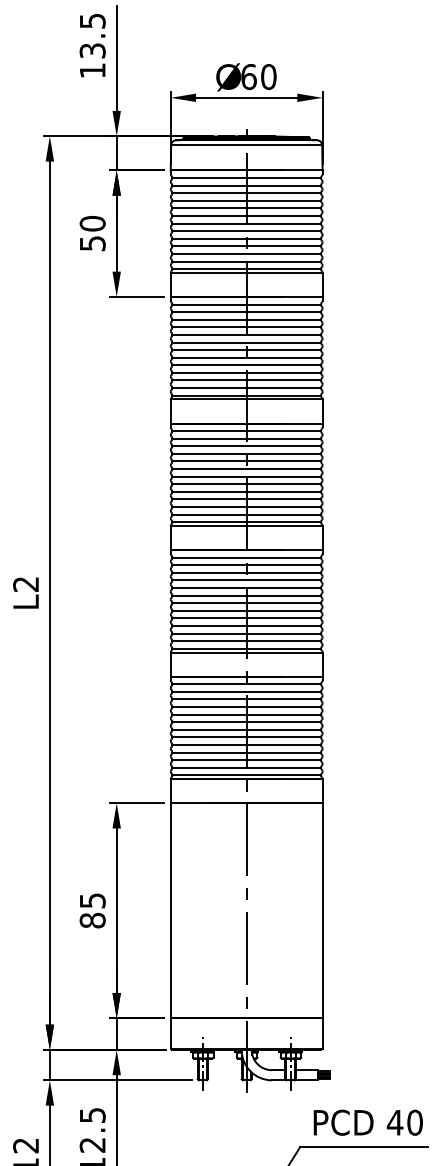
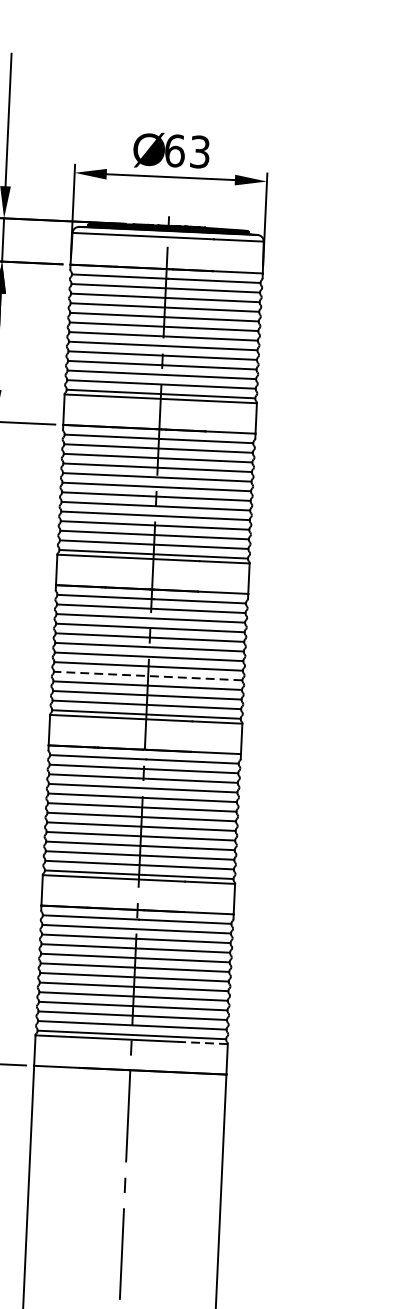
text: (268, 77) -> (199, 152), 60 -> 63
line: (246, 491) -> (147, 675), solid -> dashed
line: (302, 779) -> (202, 1043), solid -> dashed

